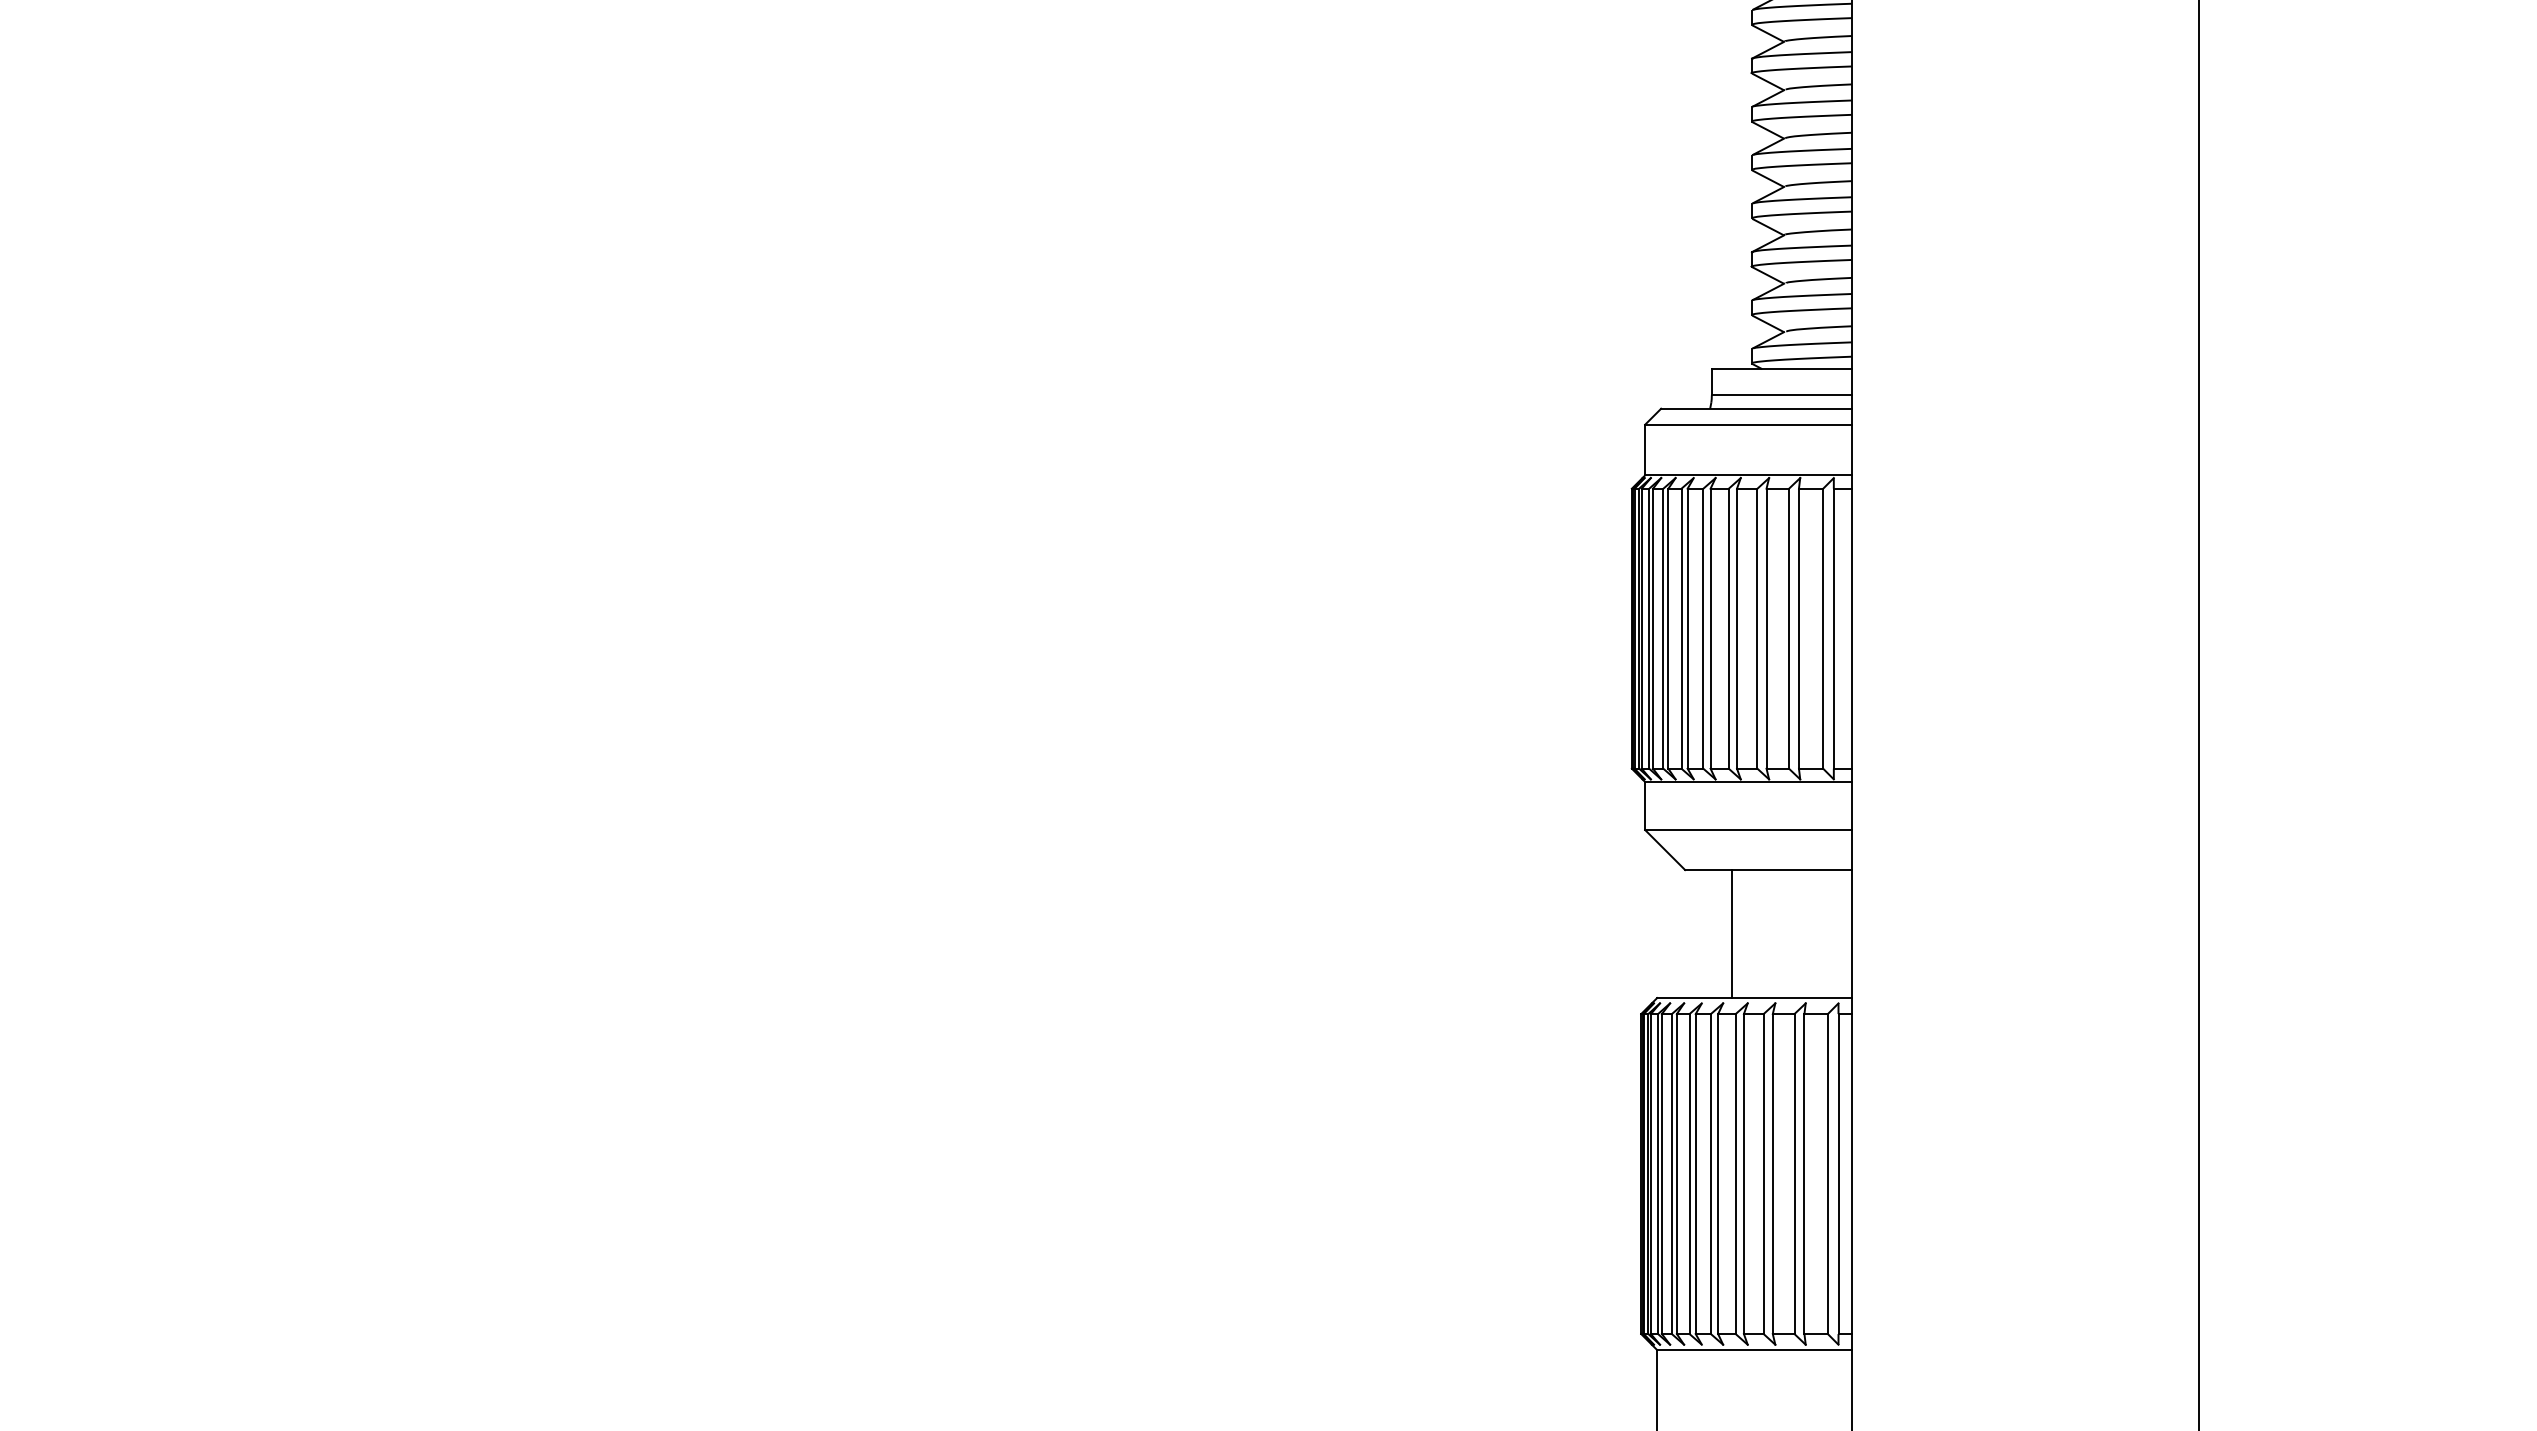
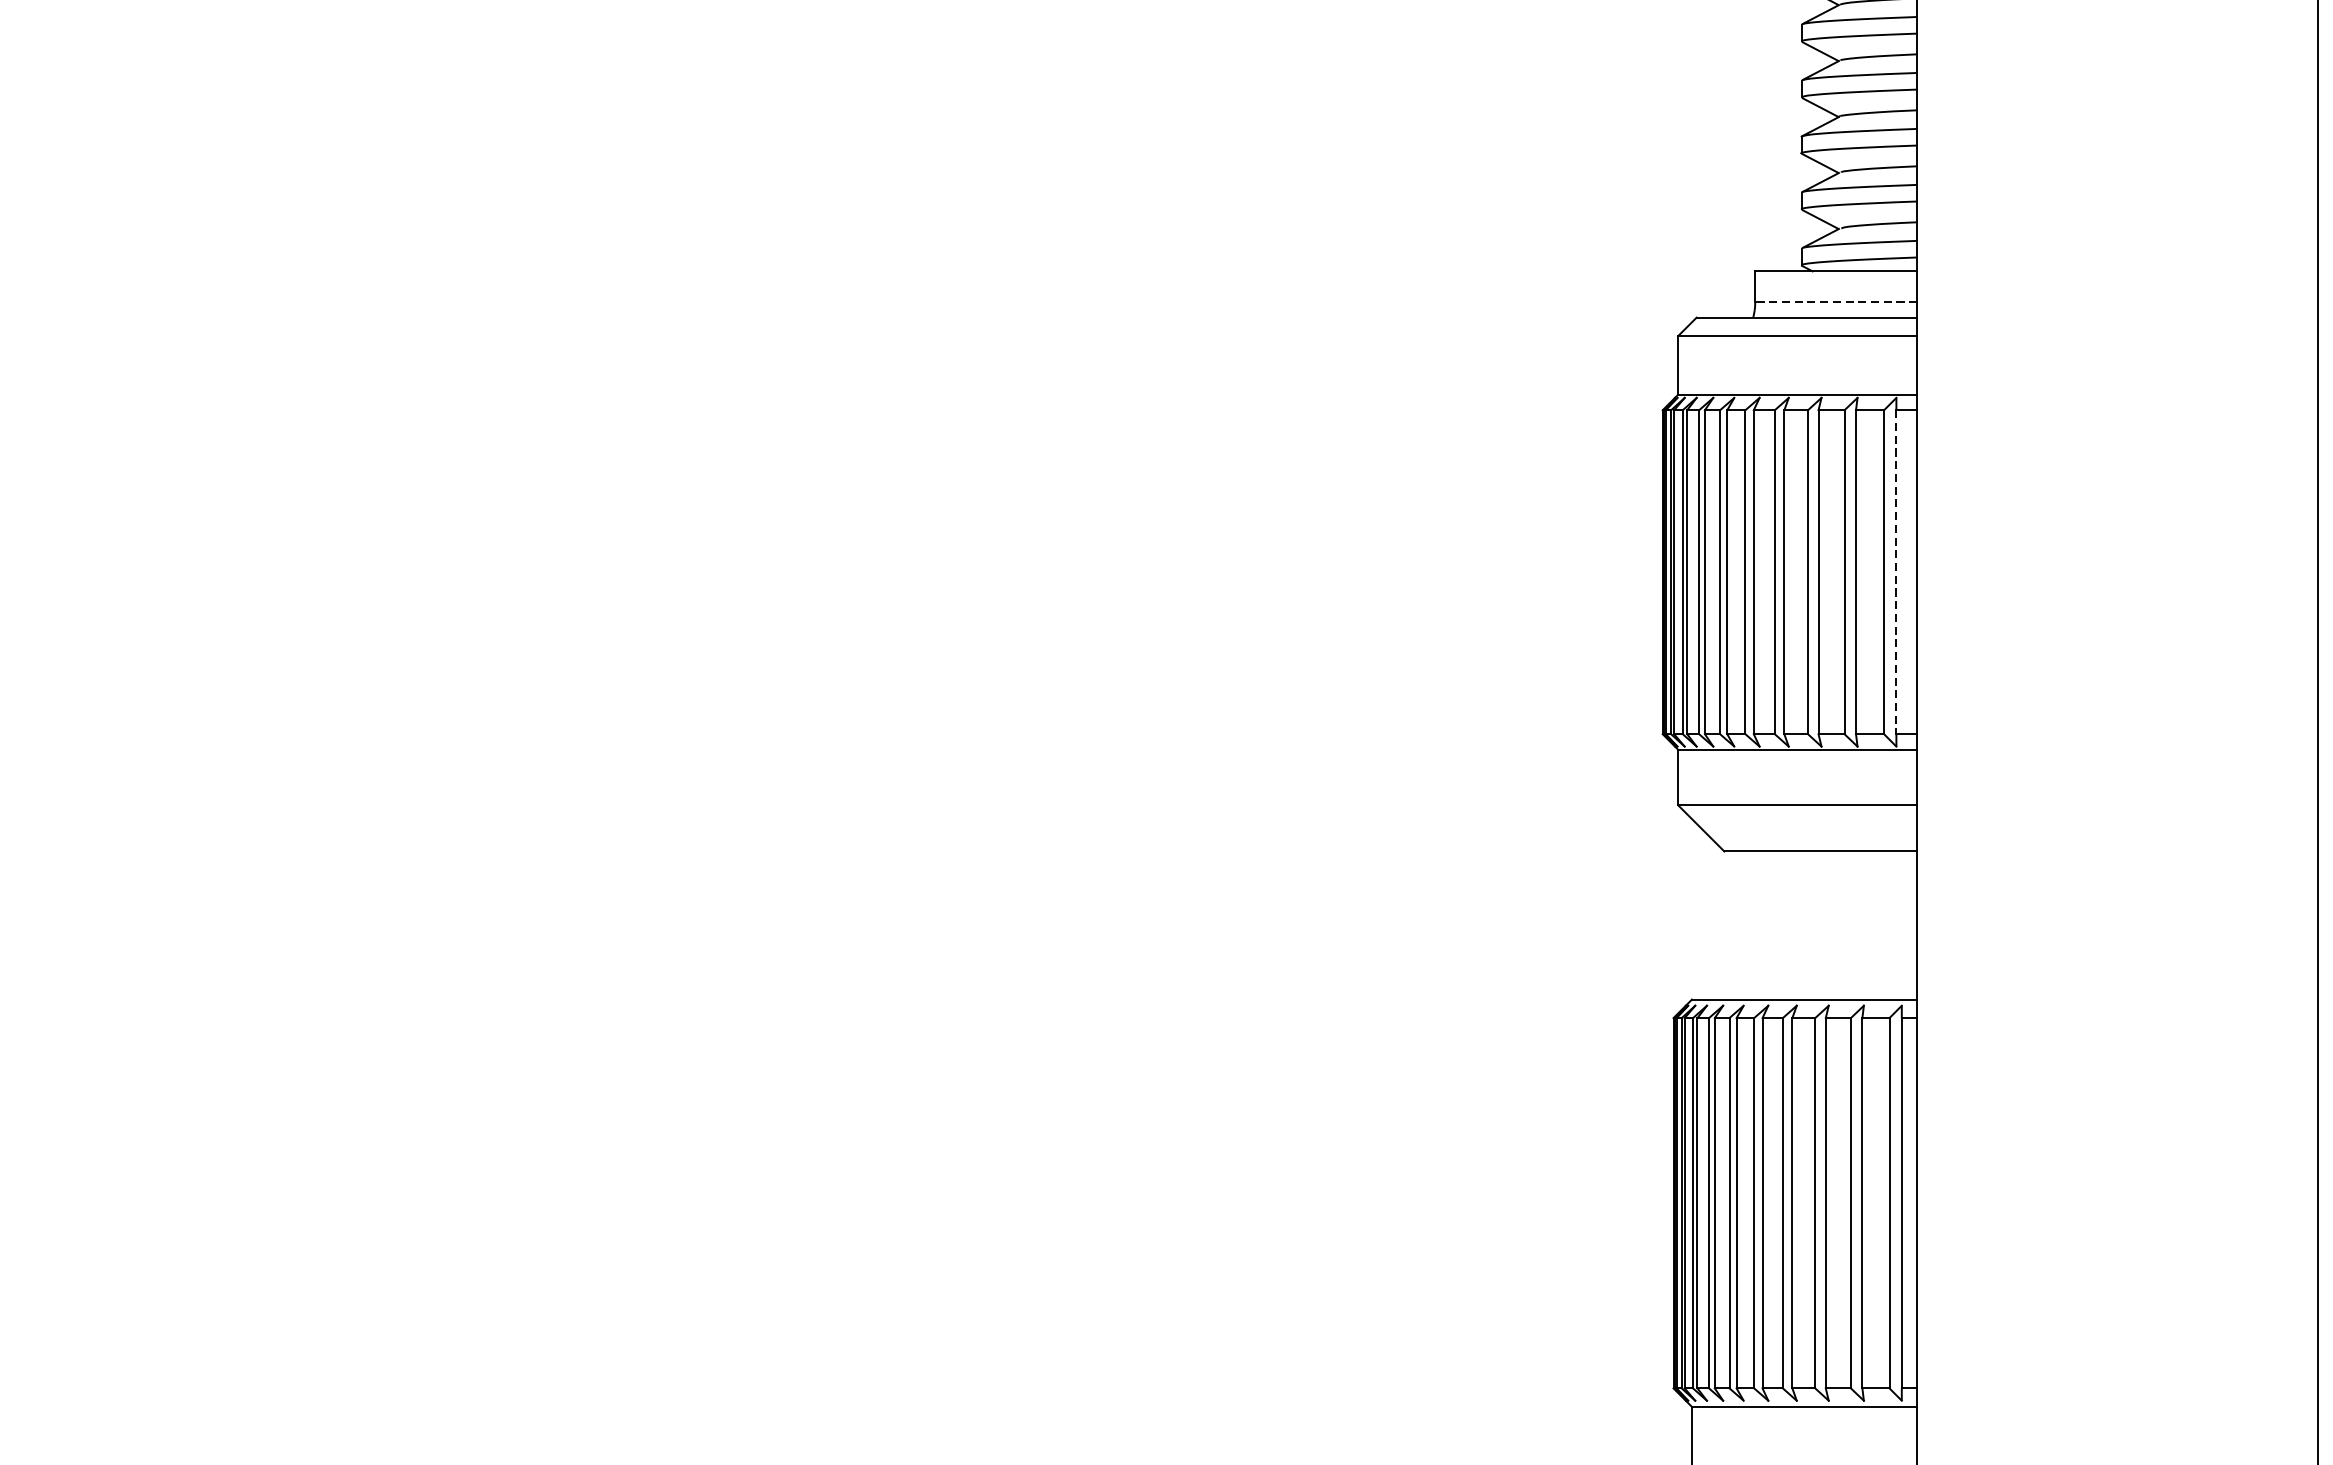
line: (1781, 395) -> (1835, 302), solid -> dashed
line: (1833, 629) -> (1896, 573), solid -> dashed
line: (1731, 934) -> (1777, 926), removed

